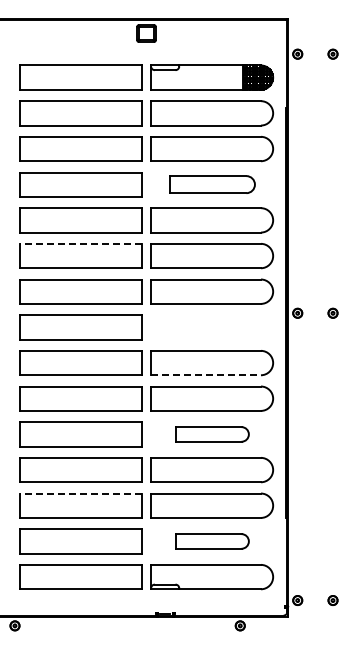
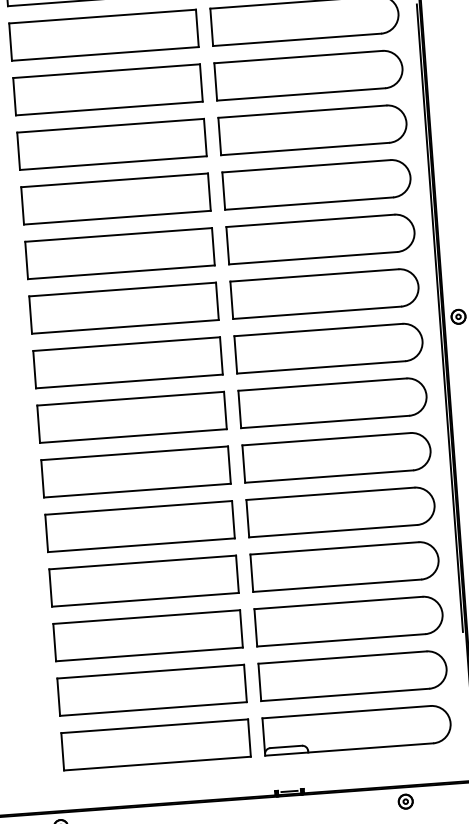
part: (212, 184) -> (313, 129), size x1.43
line: (80, 243) -> (118, 234), dashed -> solid
part: (212, 327) -> (329, 348), added
line: (206, 375) -> (325, 422), dashed -> solid
part: (212, 434) -> (341, 511), size x1.67
line: (80, 493) -> (146, 617), dashed -> solid
part: (212, 541) -> (353, 675), size x1.67

